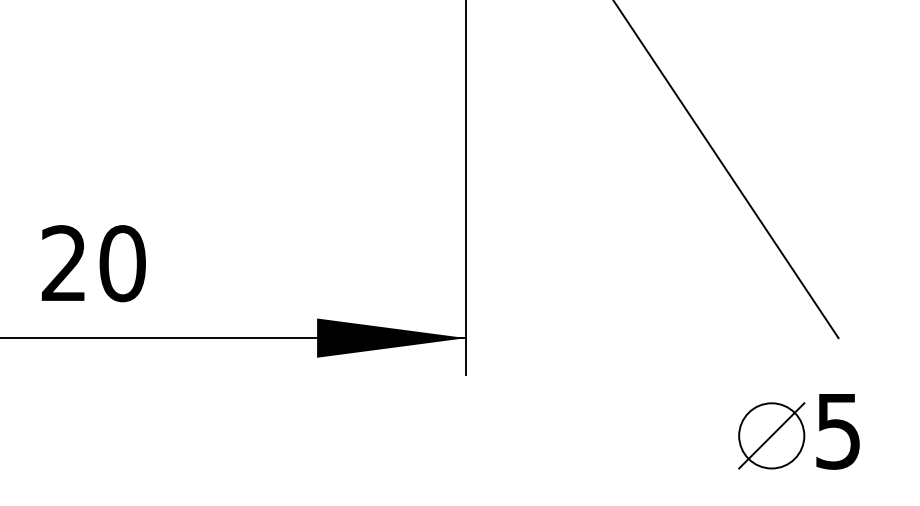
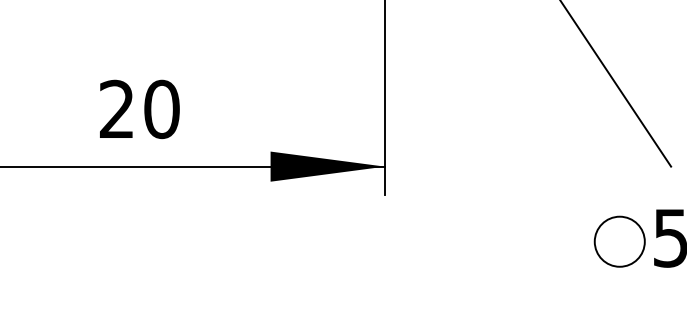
text: (93, 263) -> (139, 109), moved
line: (771, 435) -> (619, 241), removed

